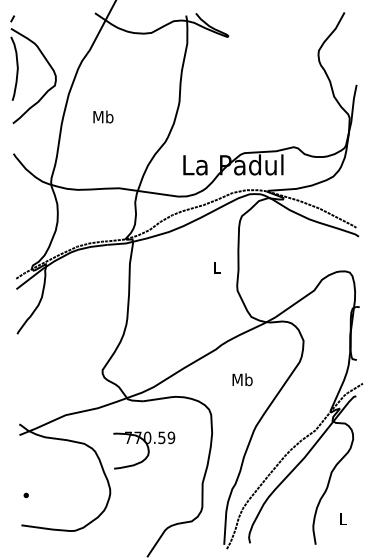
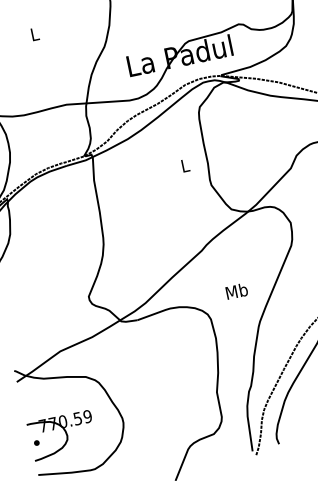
text: (103, 116) -> (34, 33), Mb -> L
text: (242, 379) -> (236, 291), moved
part: (144, 450) -> (62, 435), moved

